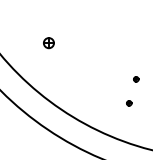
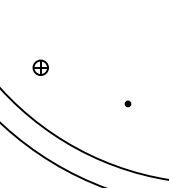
part: (48, 42) -> (40, 67), size x1.43
part: (128, 102) -> (120, 127), removed

